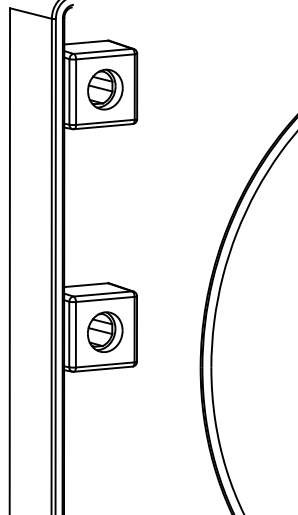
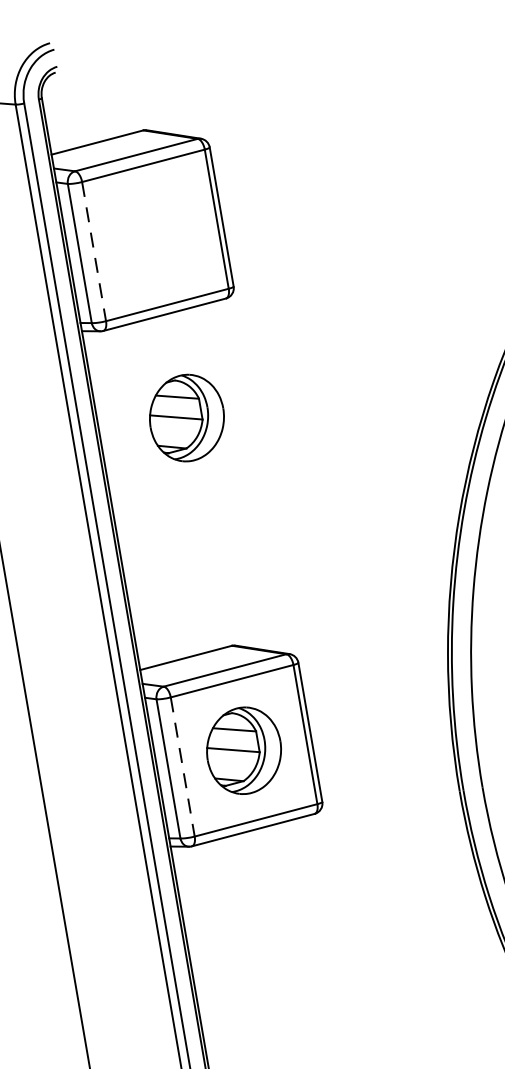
part: (105, 89) -> (187, 417), moved
line: (76, 92) -> (95, 252), solid -> dashed
line: (75, 334) -> (181, 766), solid -> dashed

